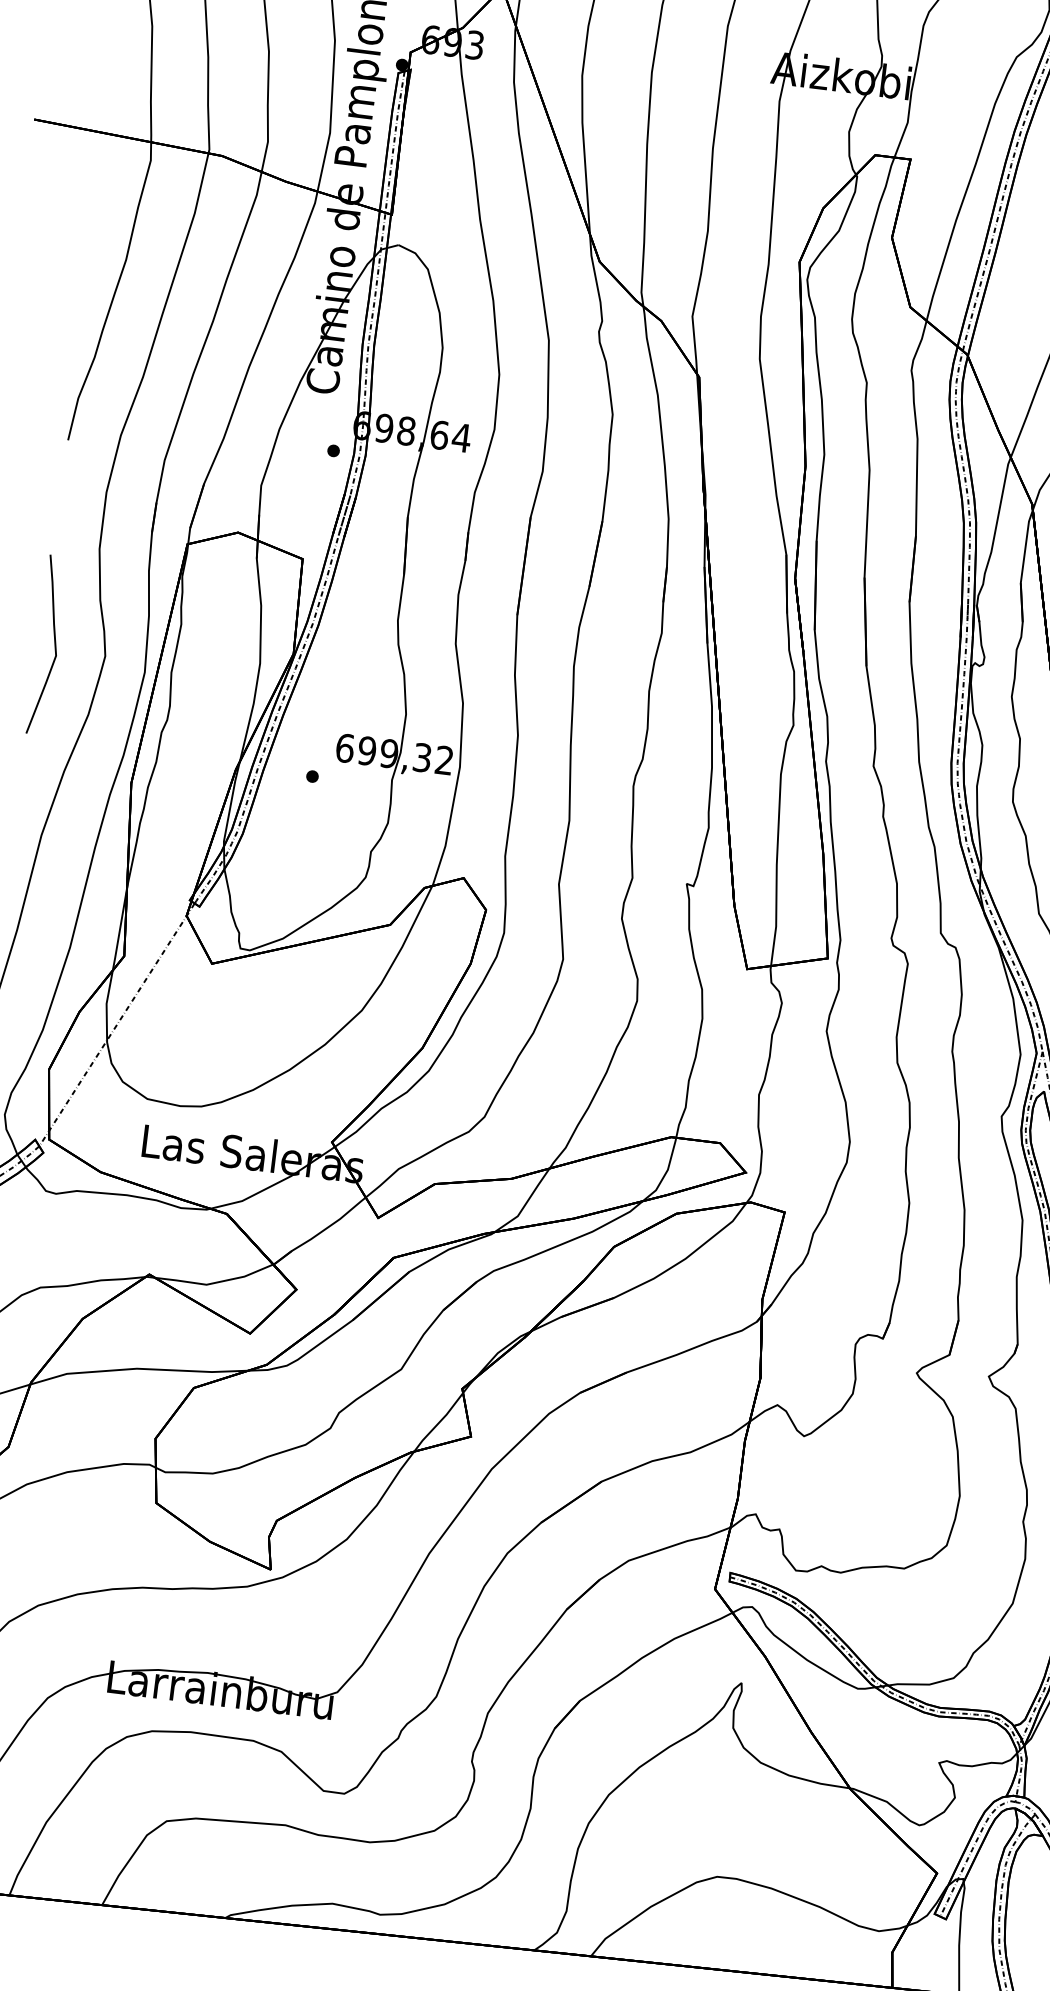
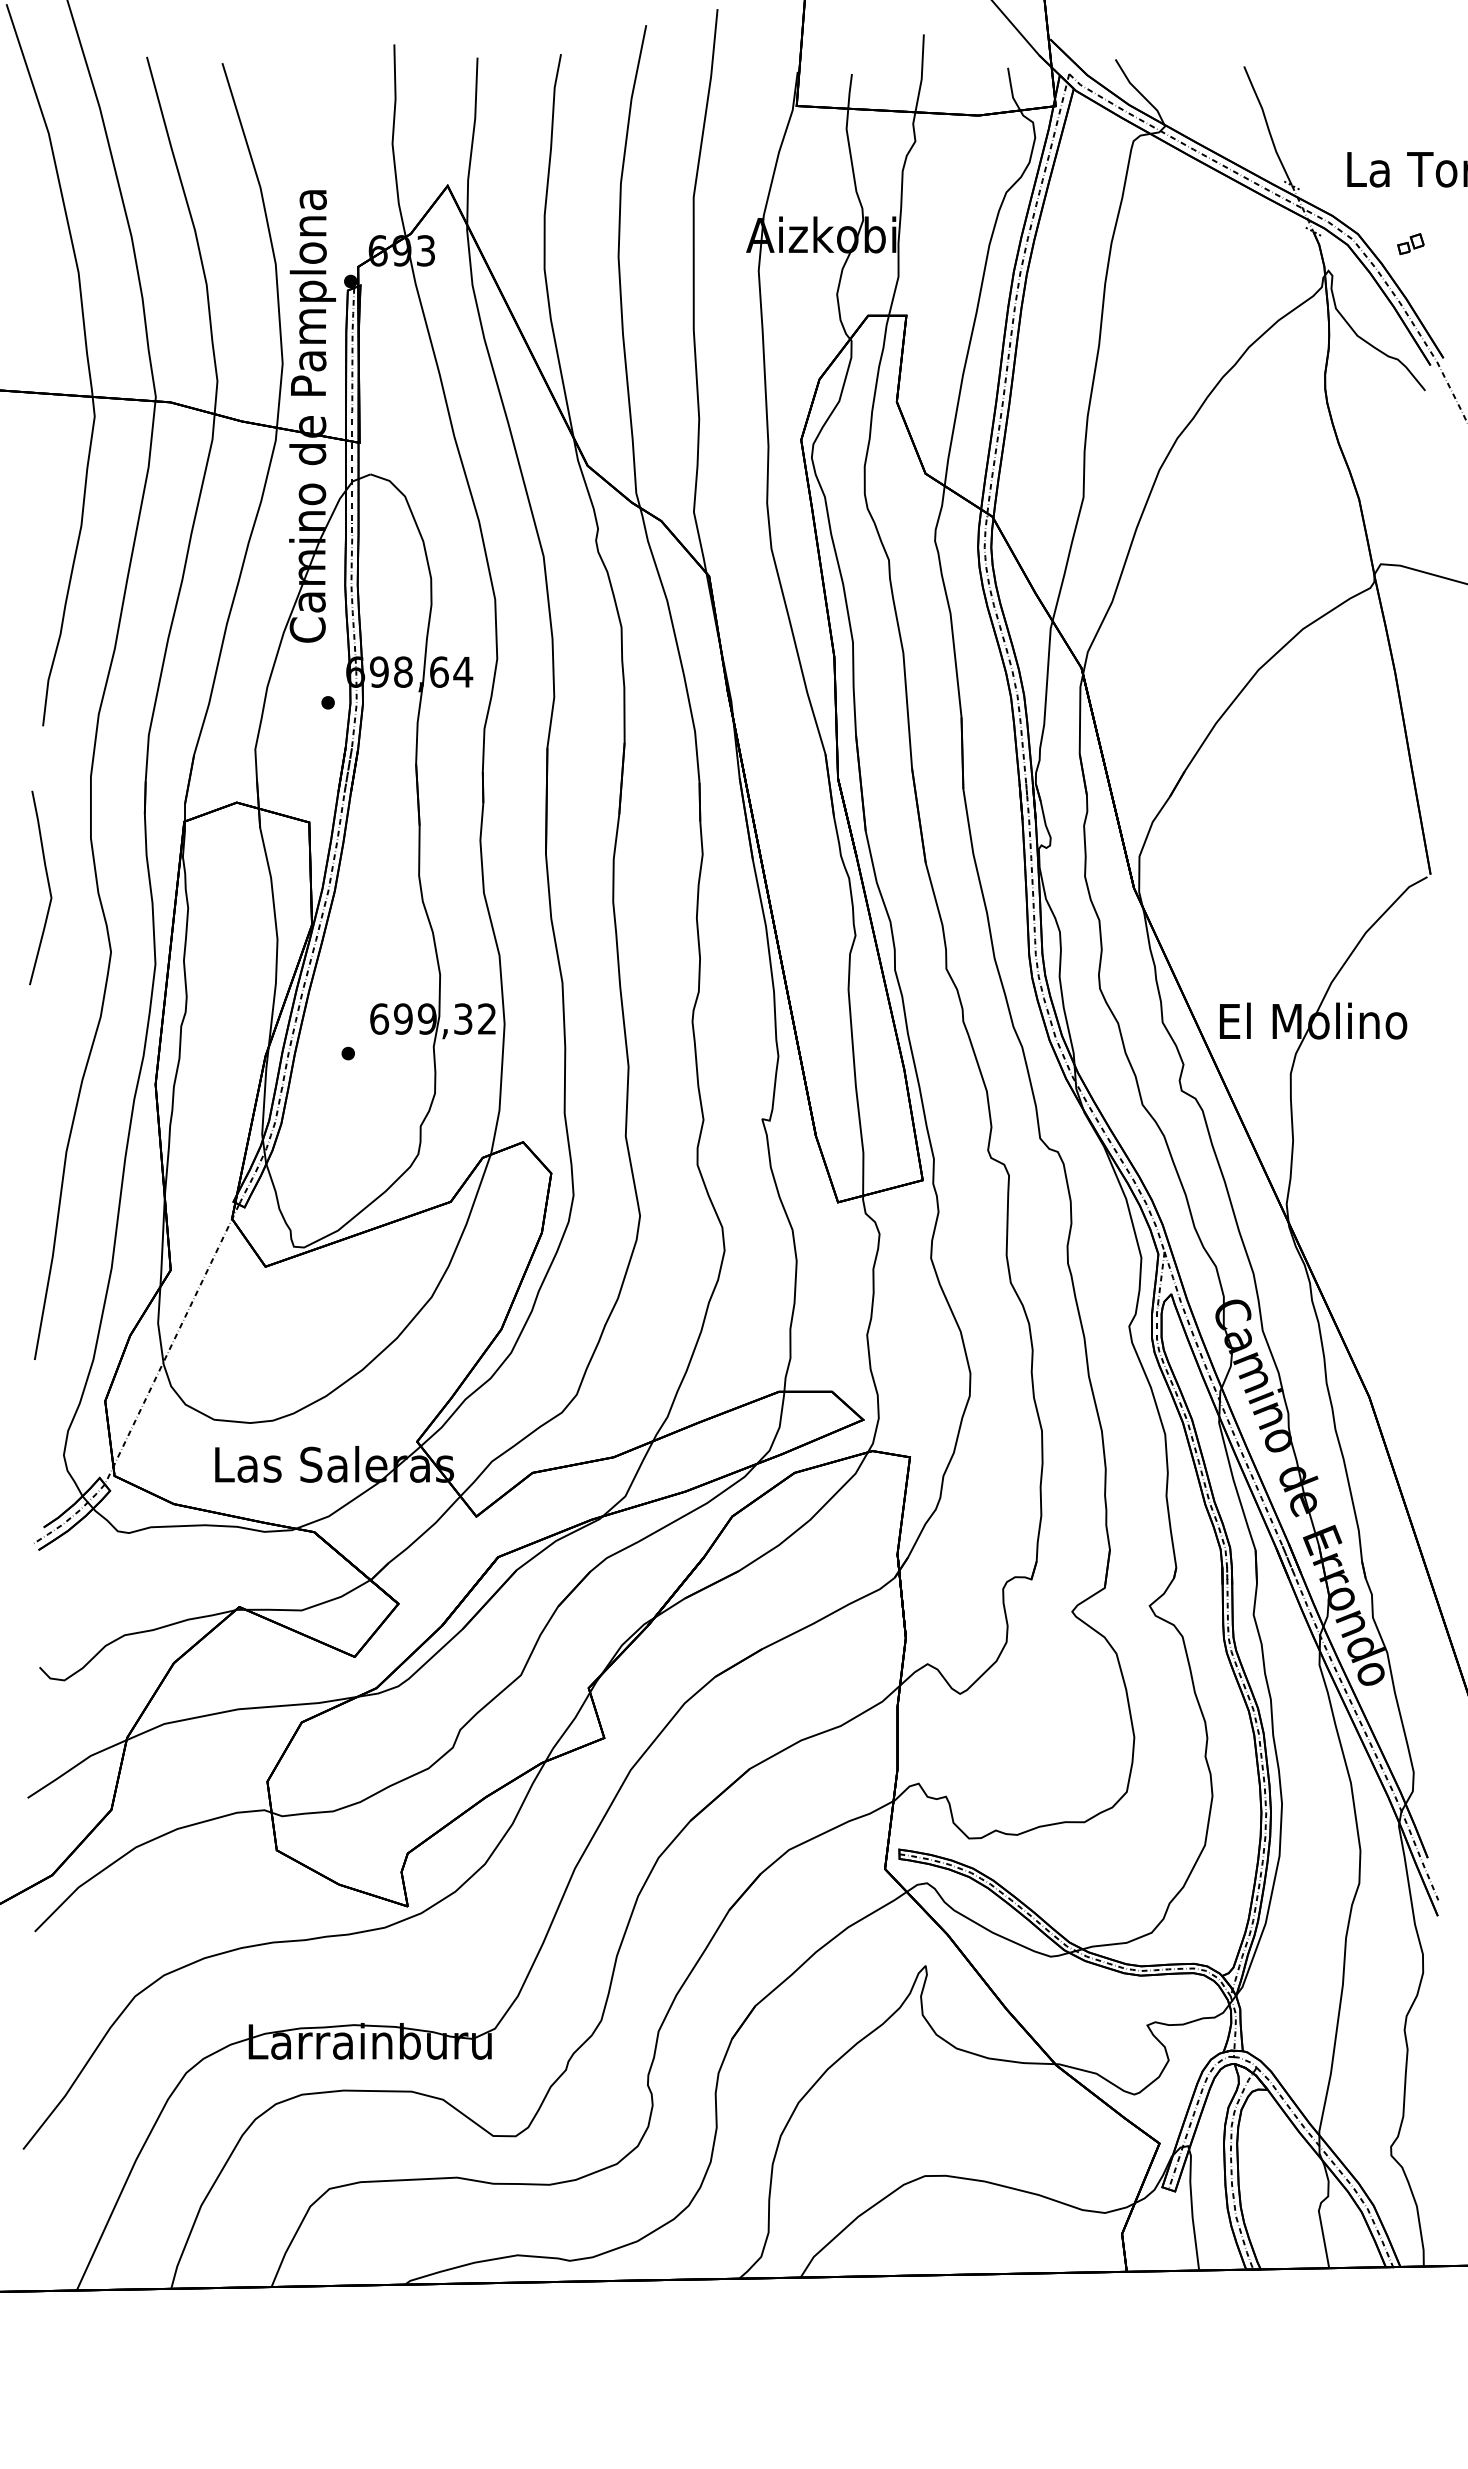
curve: (54, 645) -> (48, 887), moved

